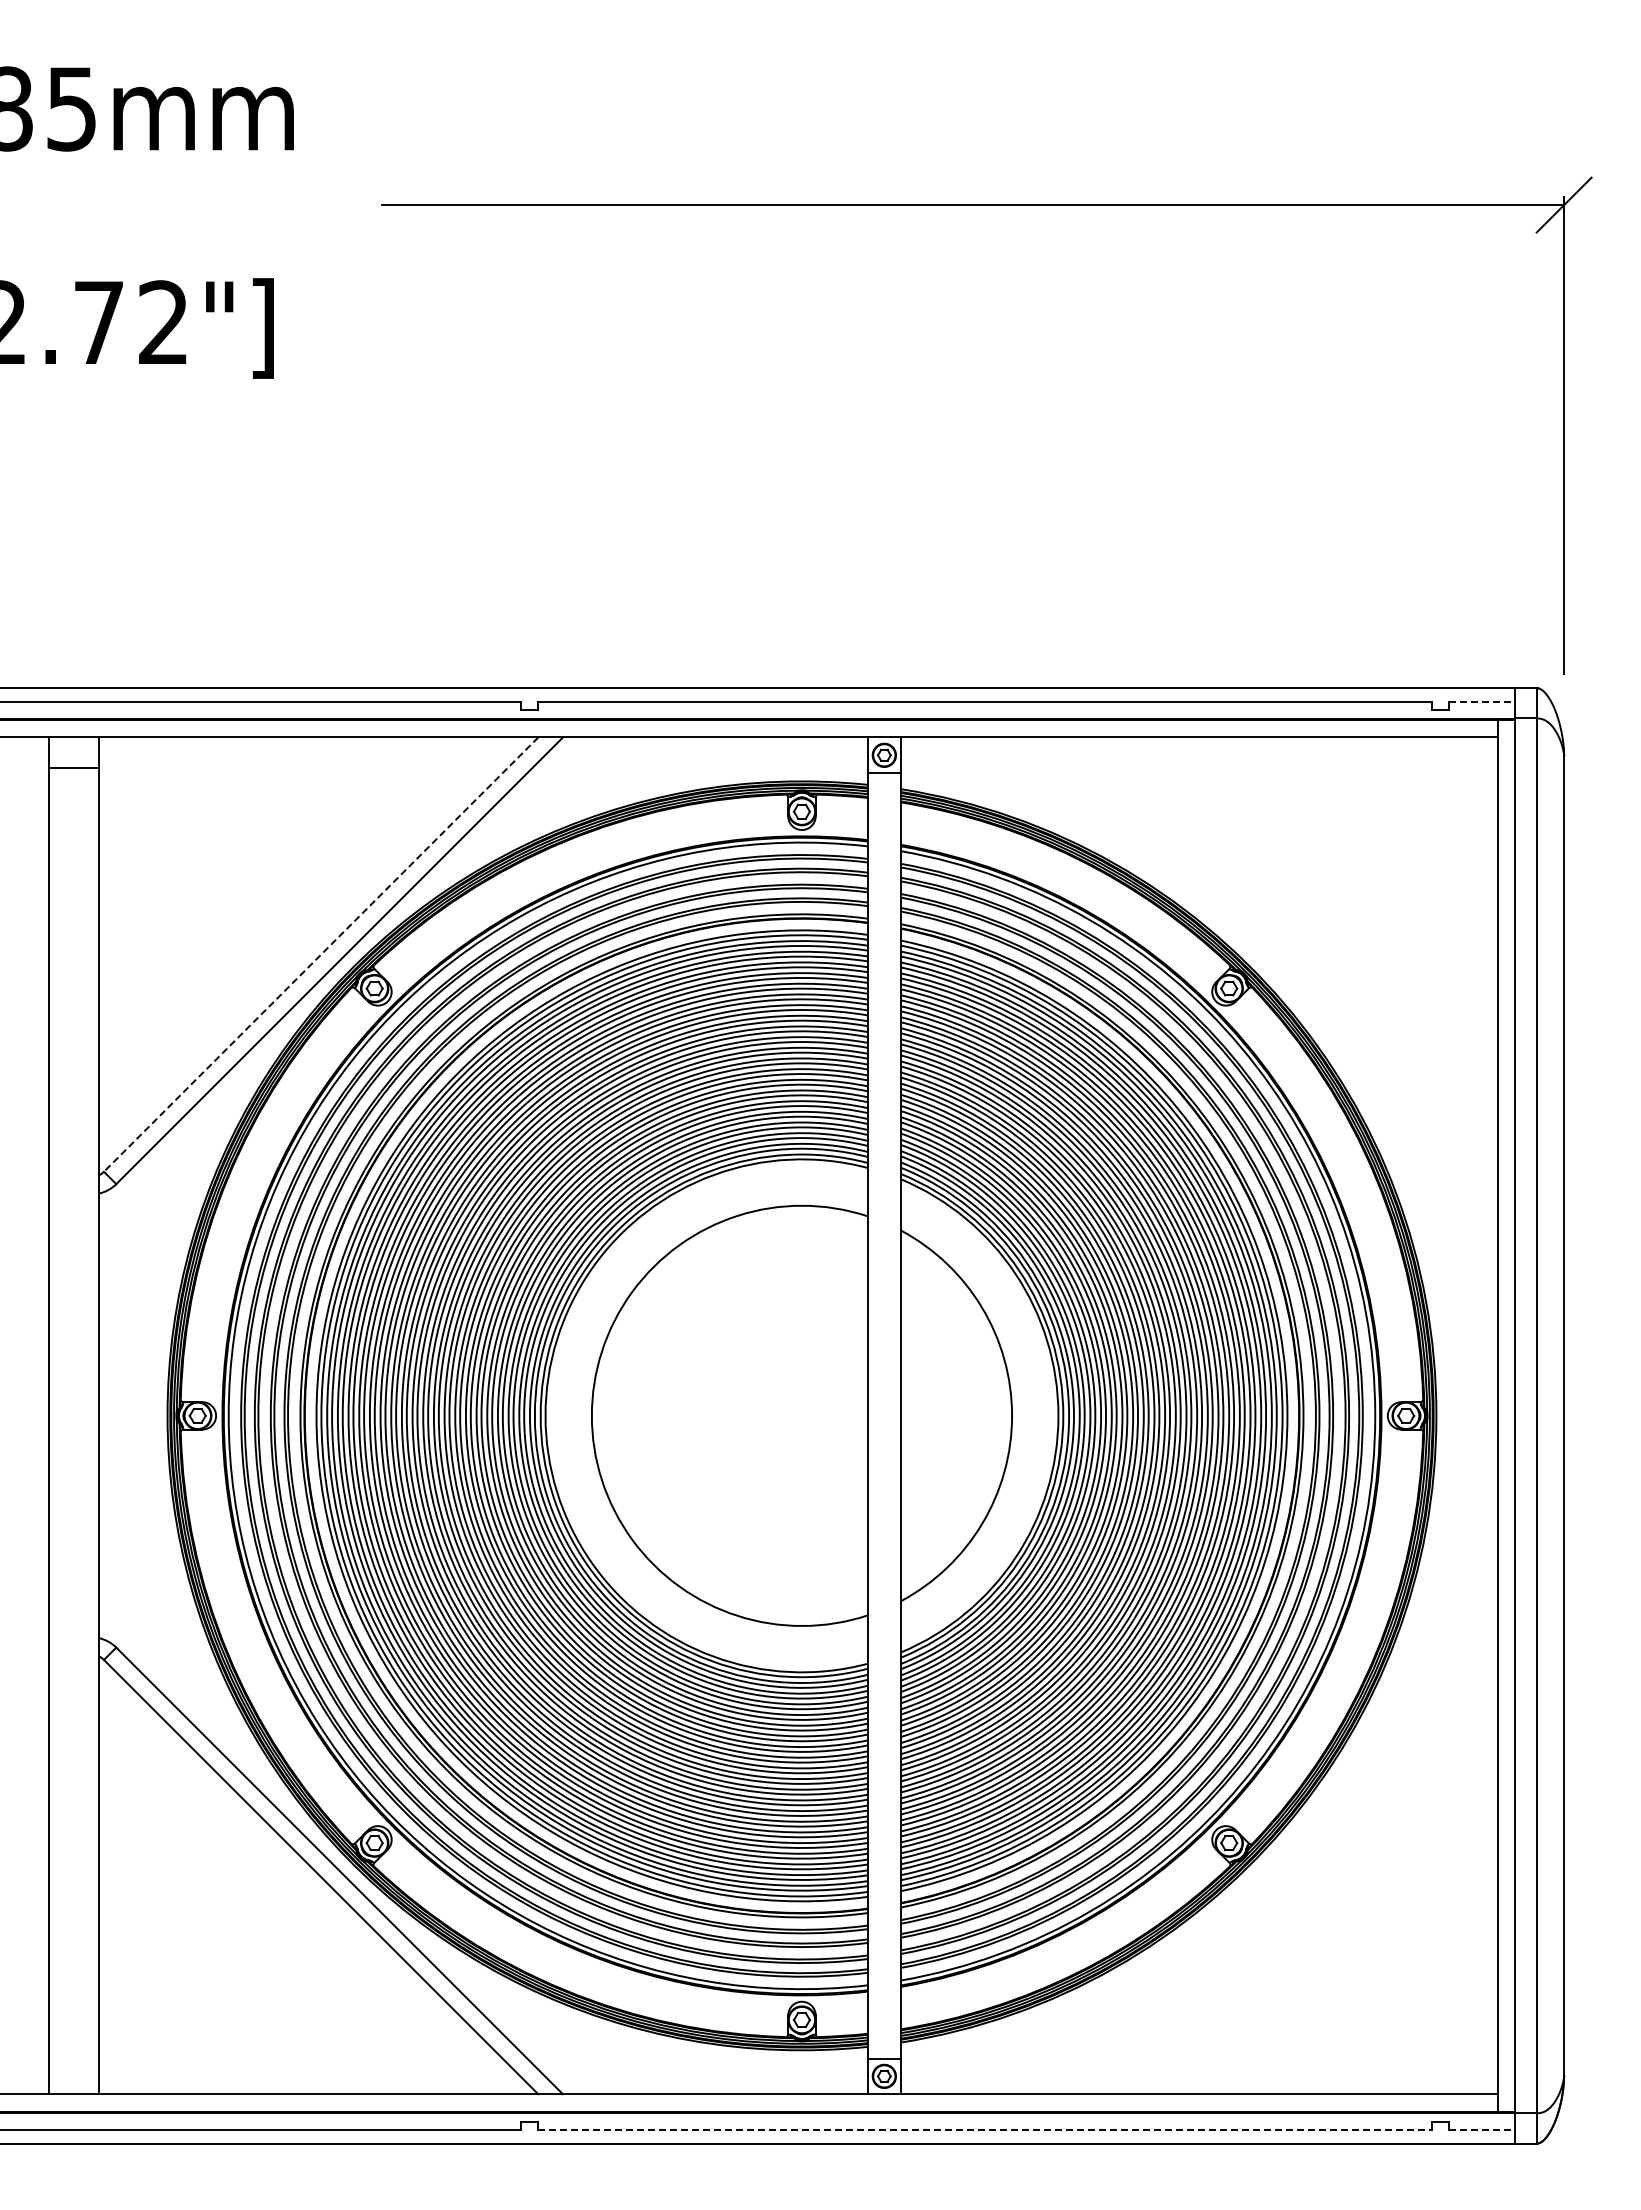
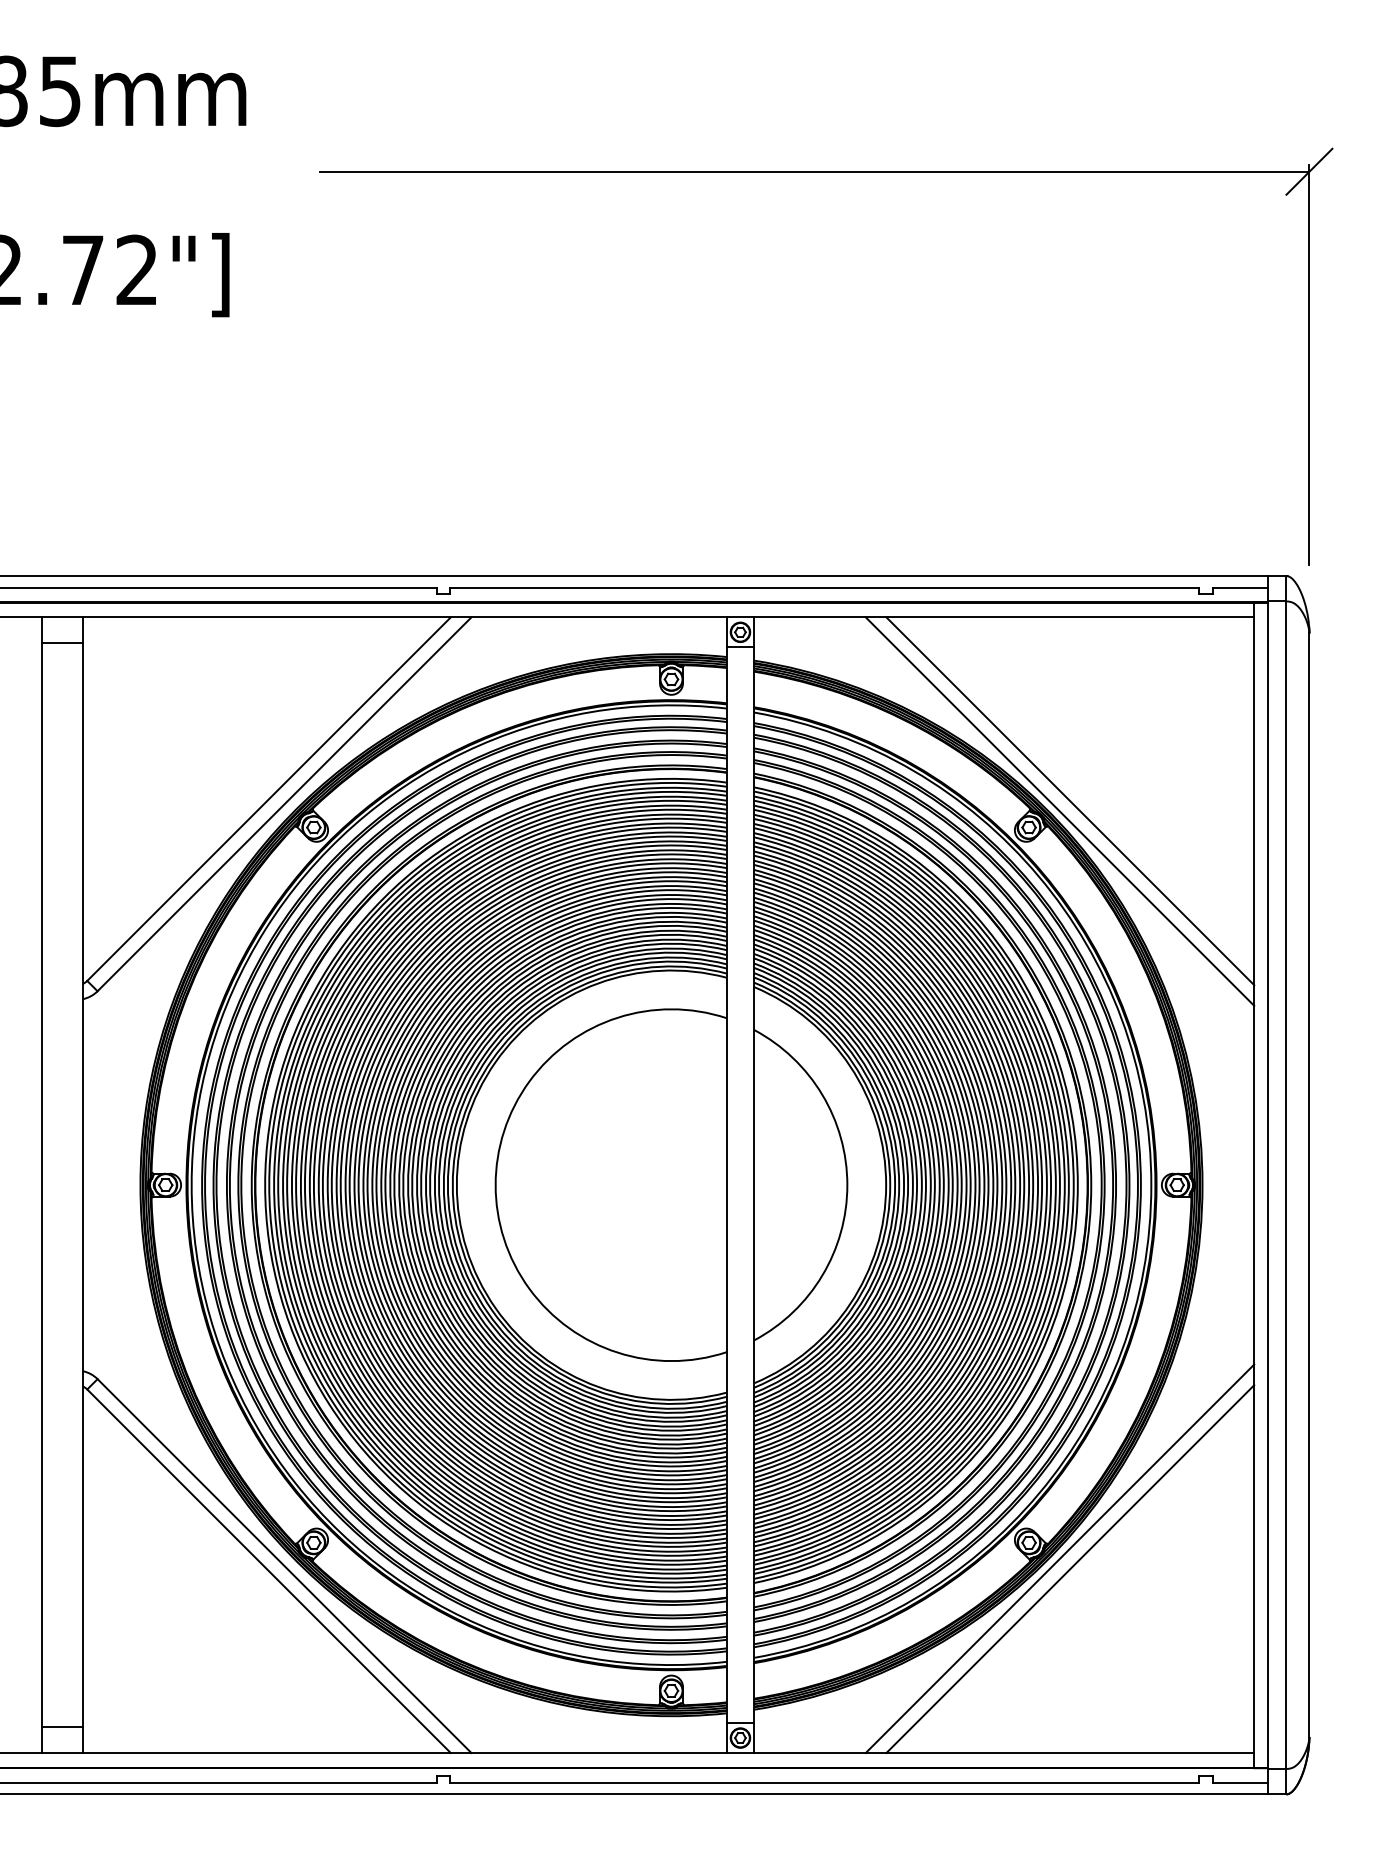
line: (1481, 701) -> (1240, 587), dashed -> solid
line: (320, 955) -> (268, 799), dashed -> solid
line: (1278, 956) -> (1070, 800), added
line: (1266, 969) -> (1060, 811), added
line: (1266, 1862) -> (1060, 1559), added
line: (1278, 1874) -> (1070, 1569), added
line: (73, 2063) -> (61, 1727), added
line: (985, 2129) -> (825, 1782), dashed -> solid
line: (1481, 2129) -> (1240, 1782), dashed -> solid

